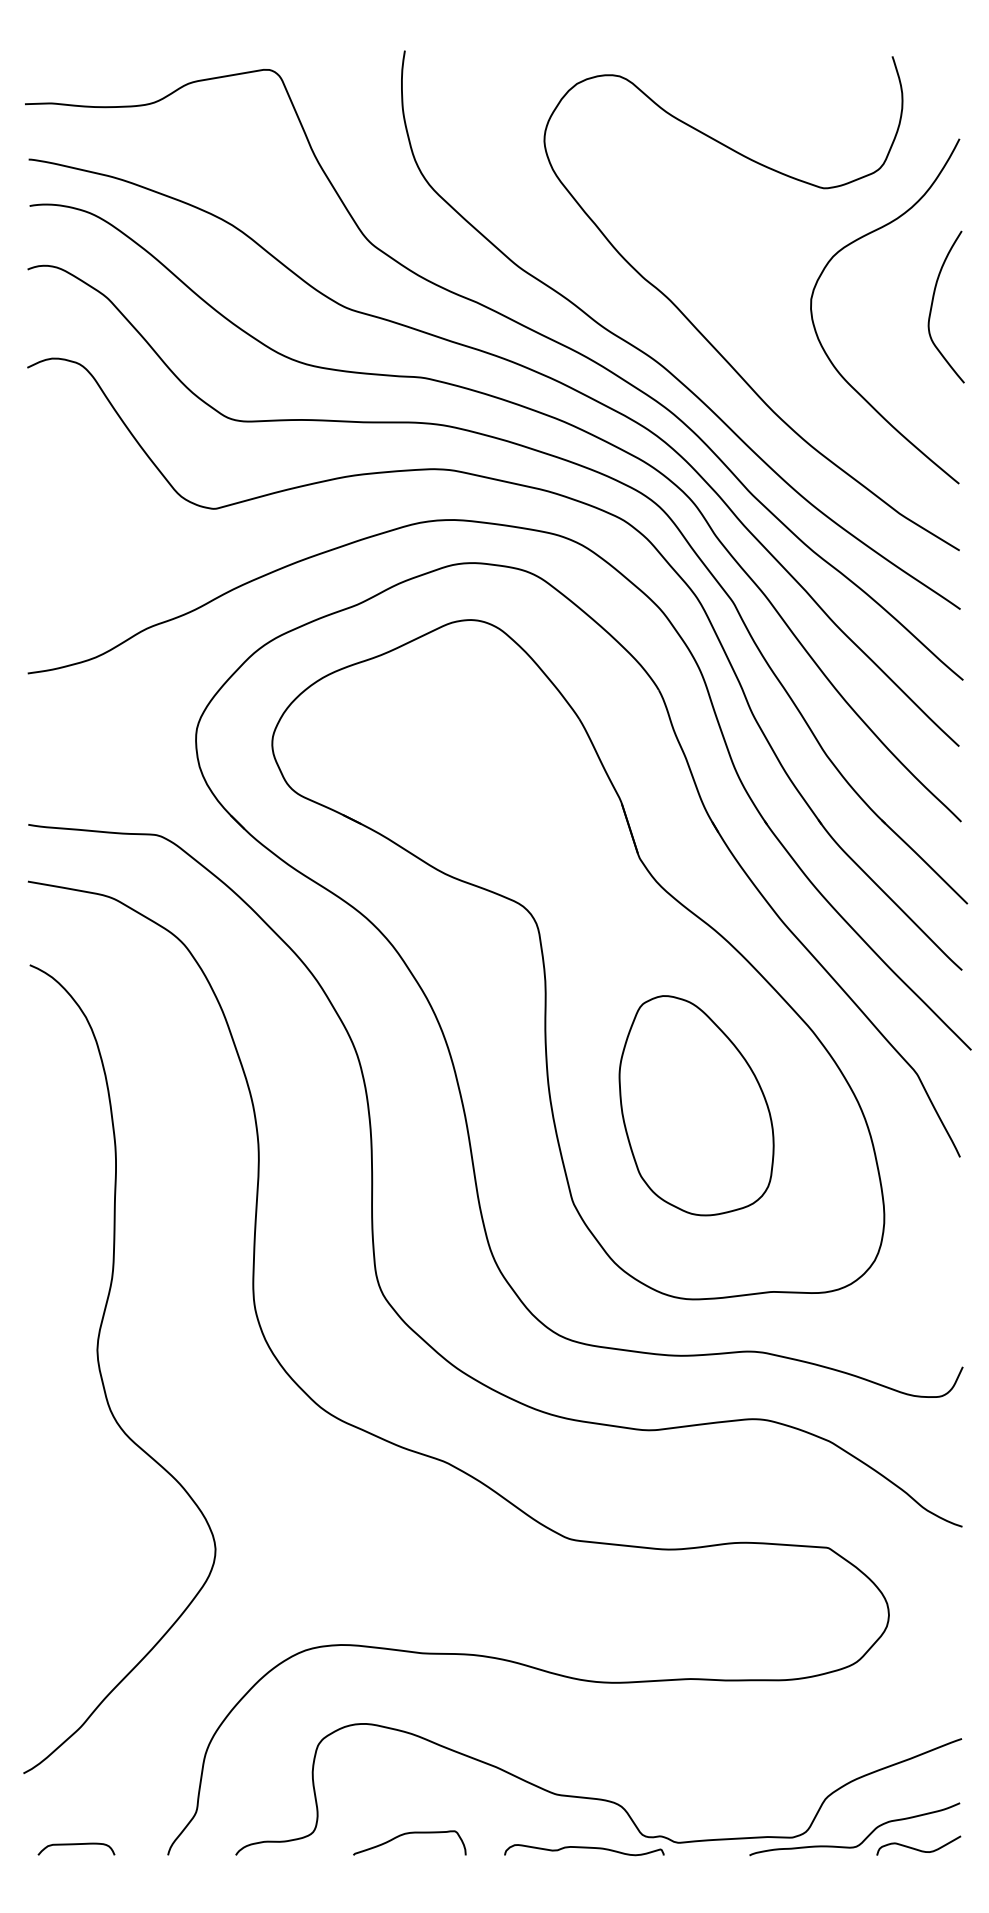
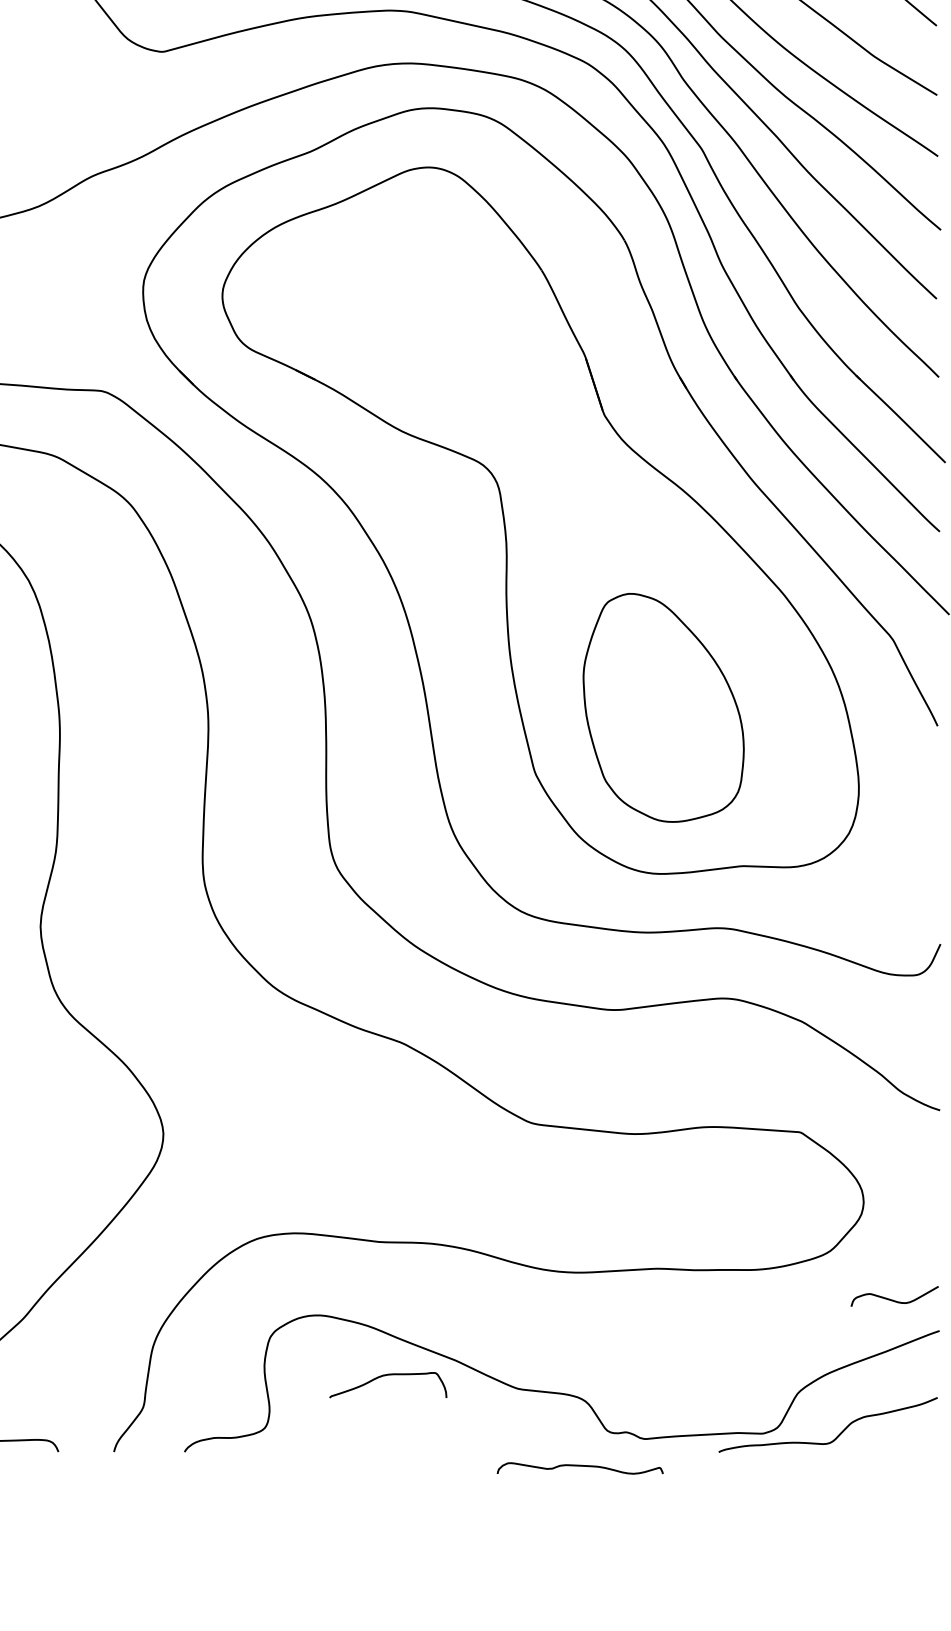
part: (696, 1105) -> (663, 707), moved
curve: (408, 1834) -> (386, 1376), moved
curve: (584, 1848) -> (580, 1466), moved
curve: (916, 1848) -> (892, 1299), moved

